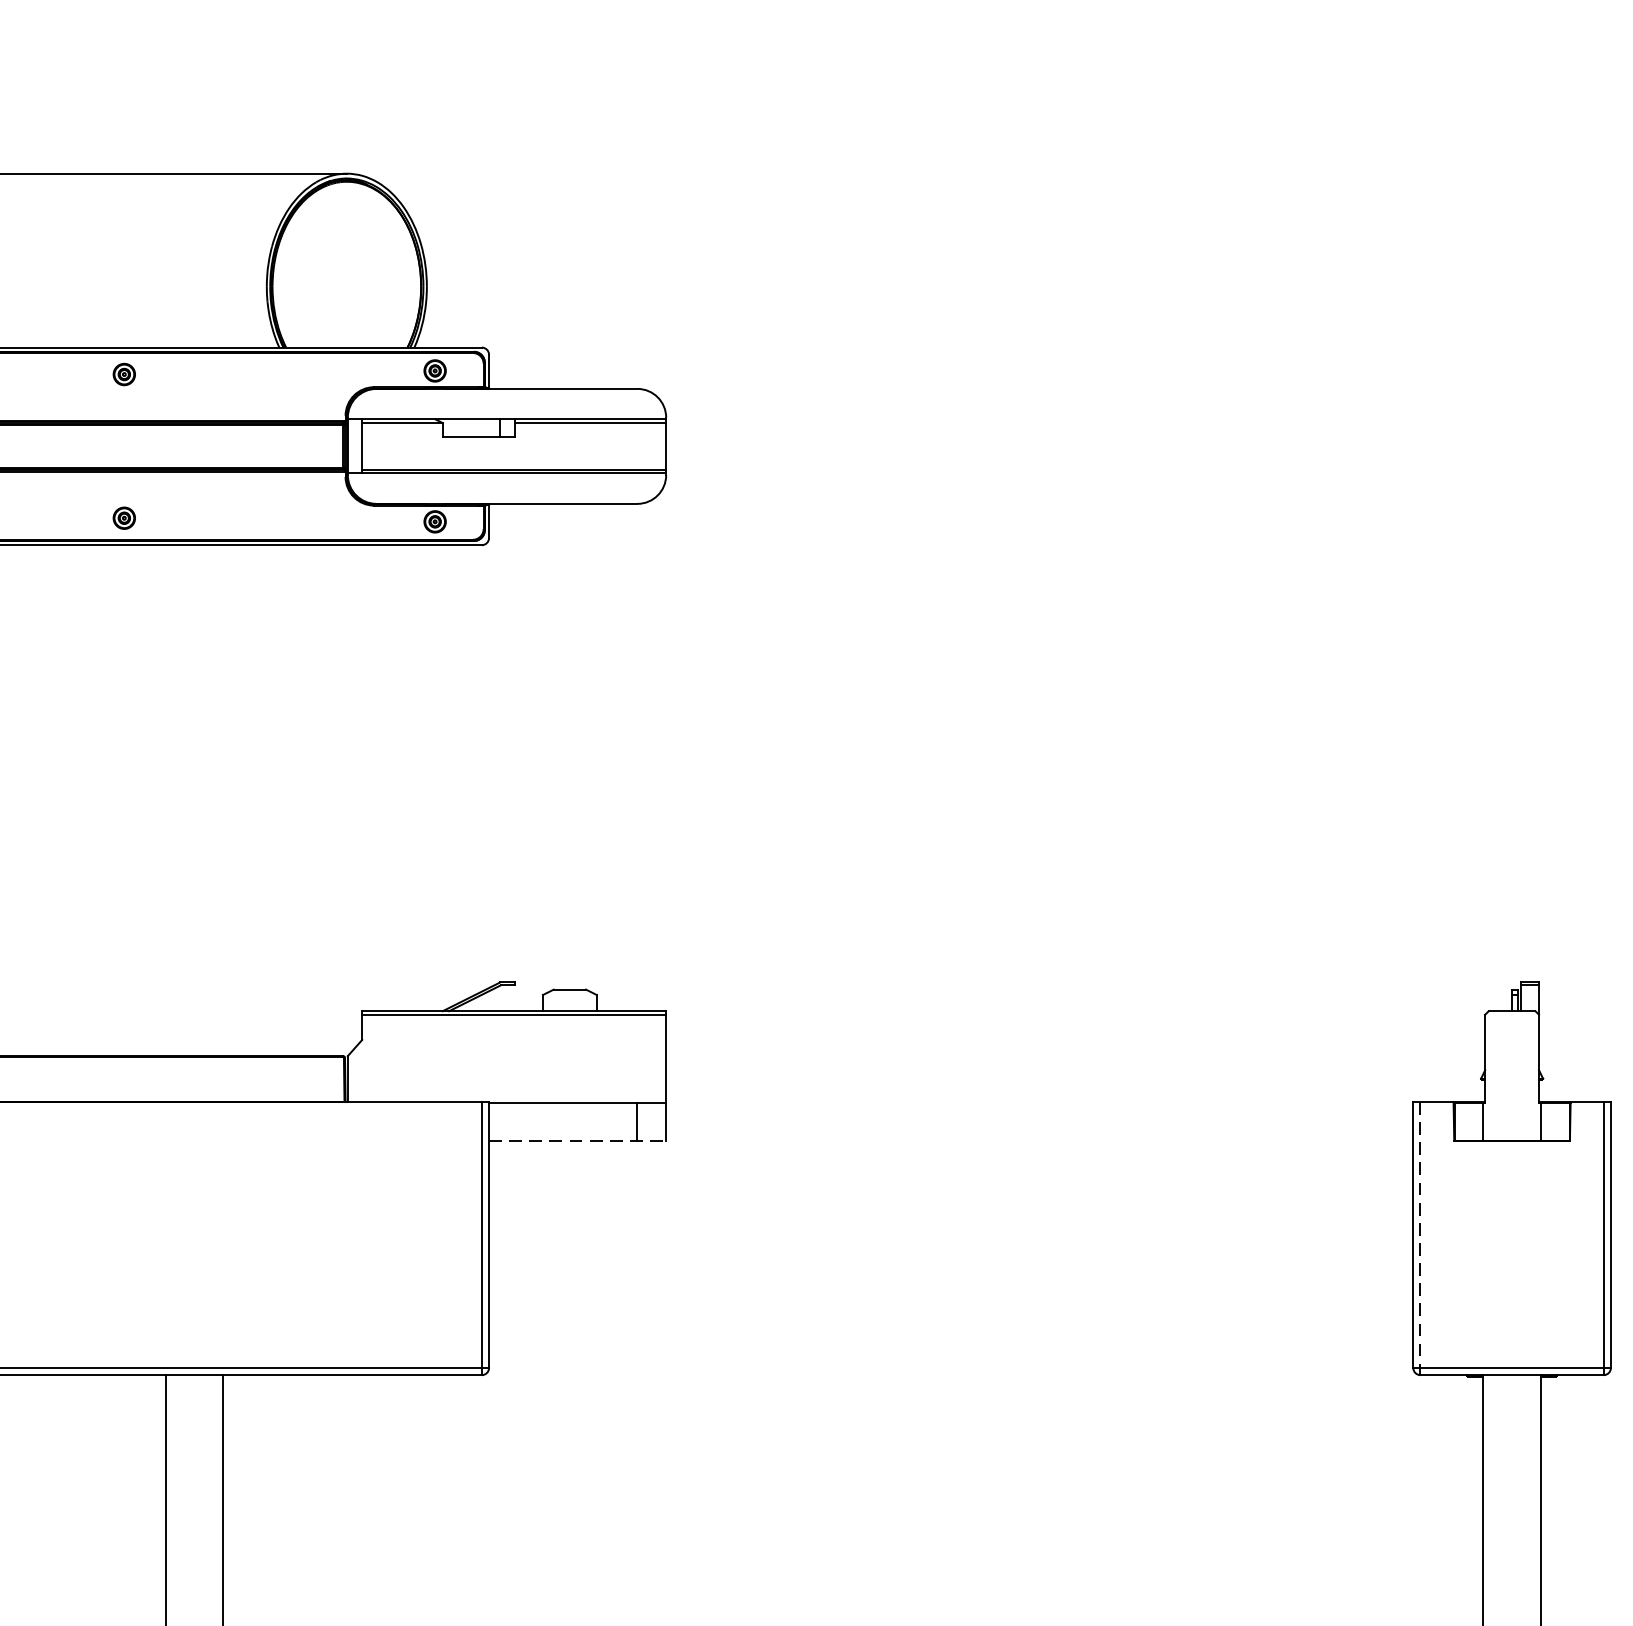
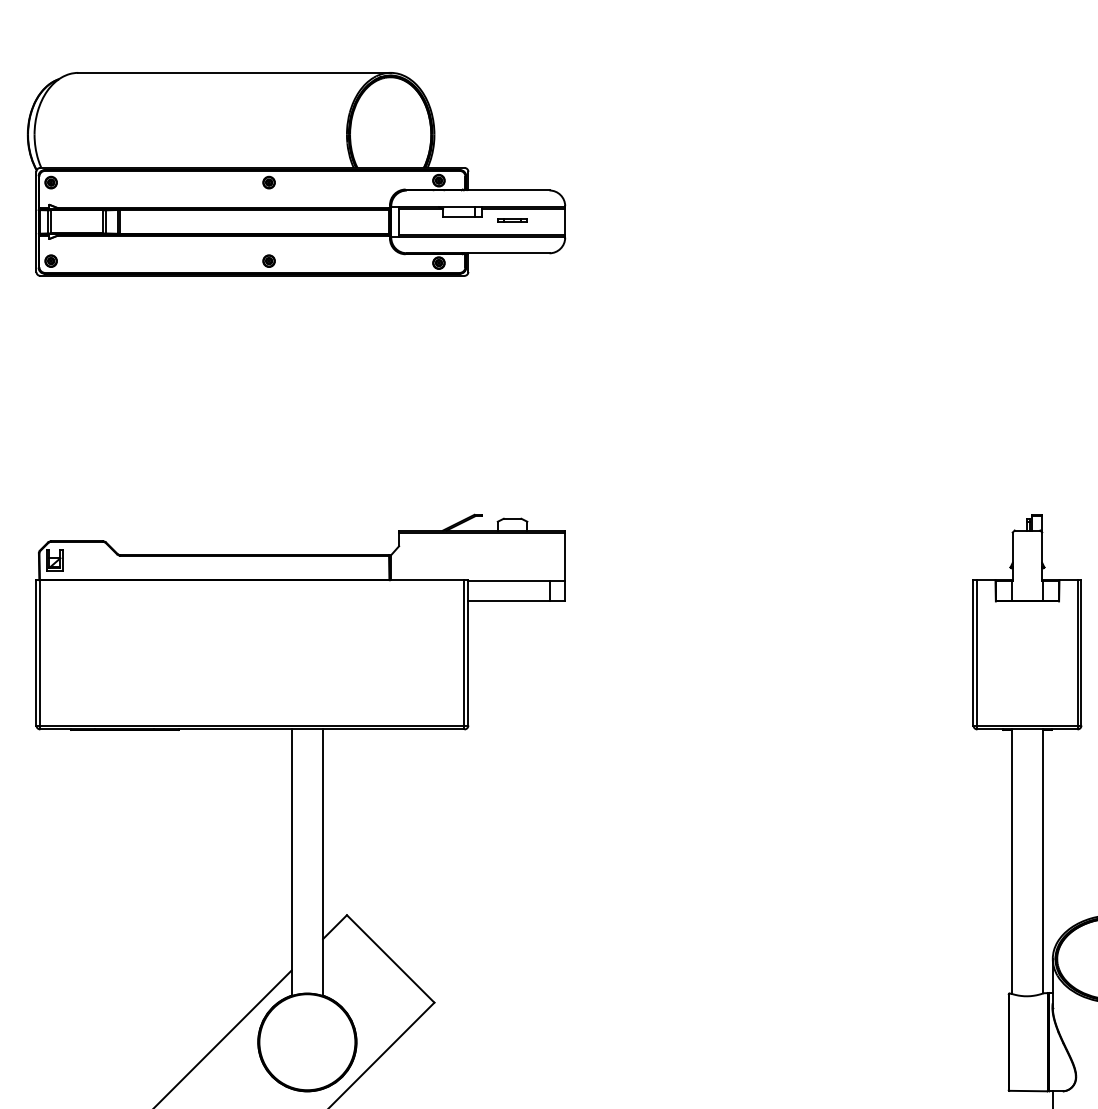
line: (569, 441) -> (512, 219), added
line: (578, 1141) -> (517, 601), dashed -> solid
line: (1420, 1237) -> (977, 654), dashed -> solid

